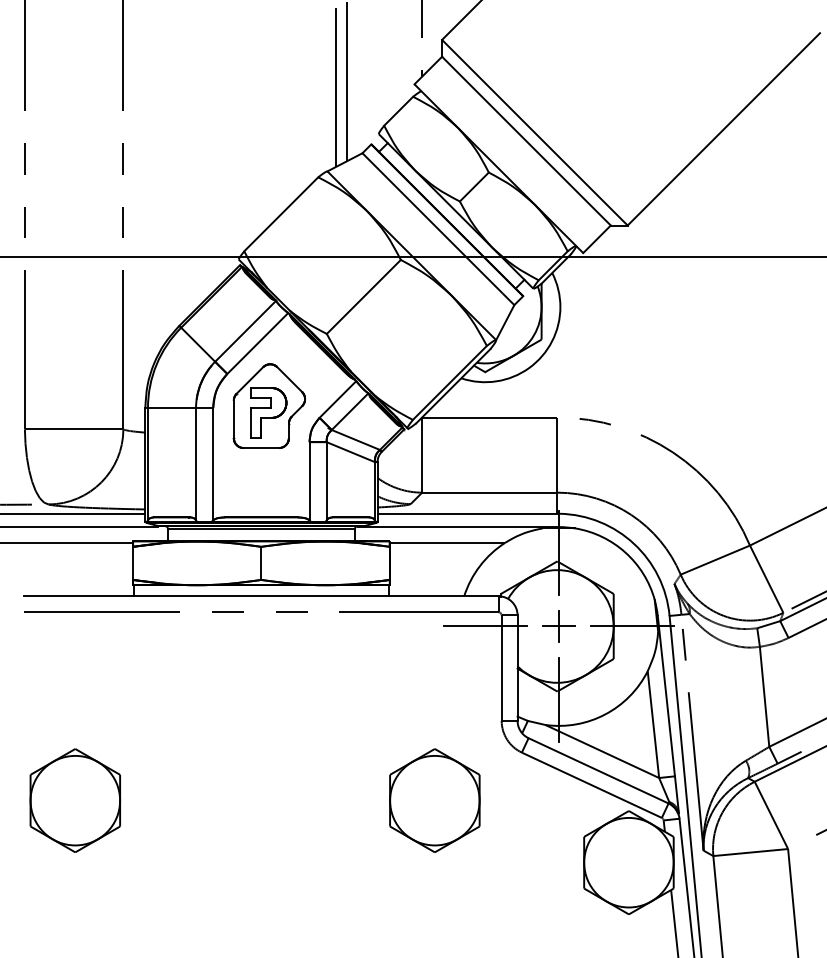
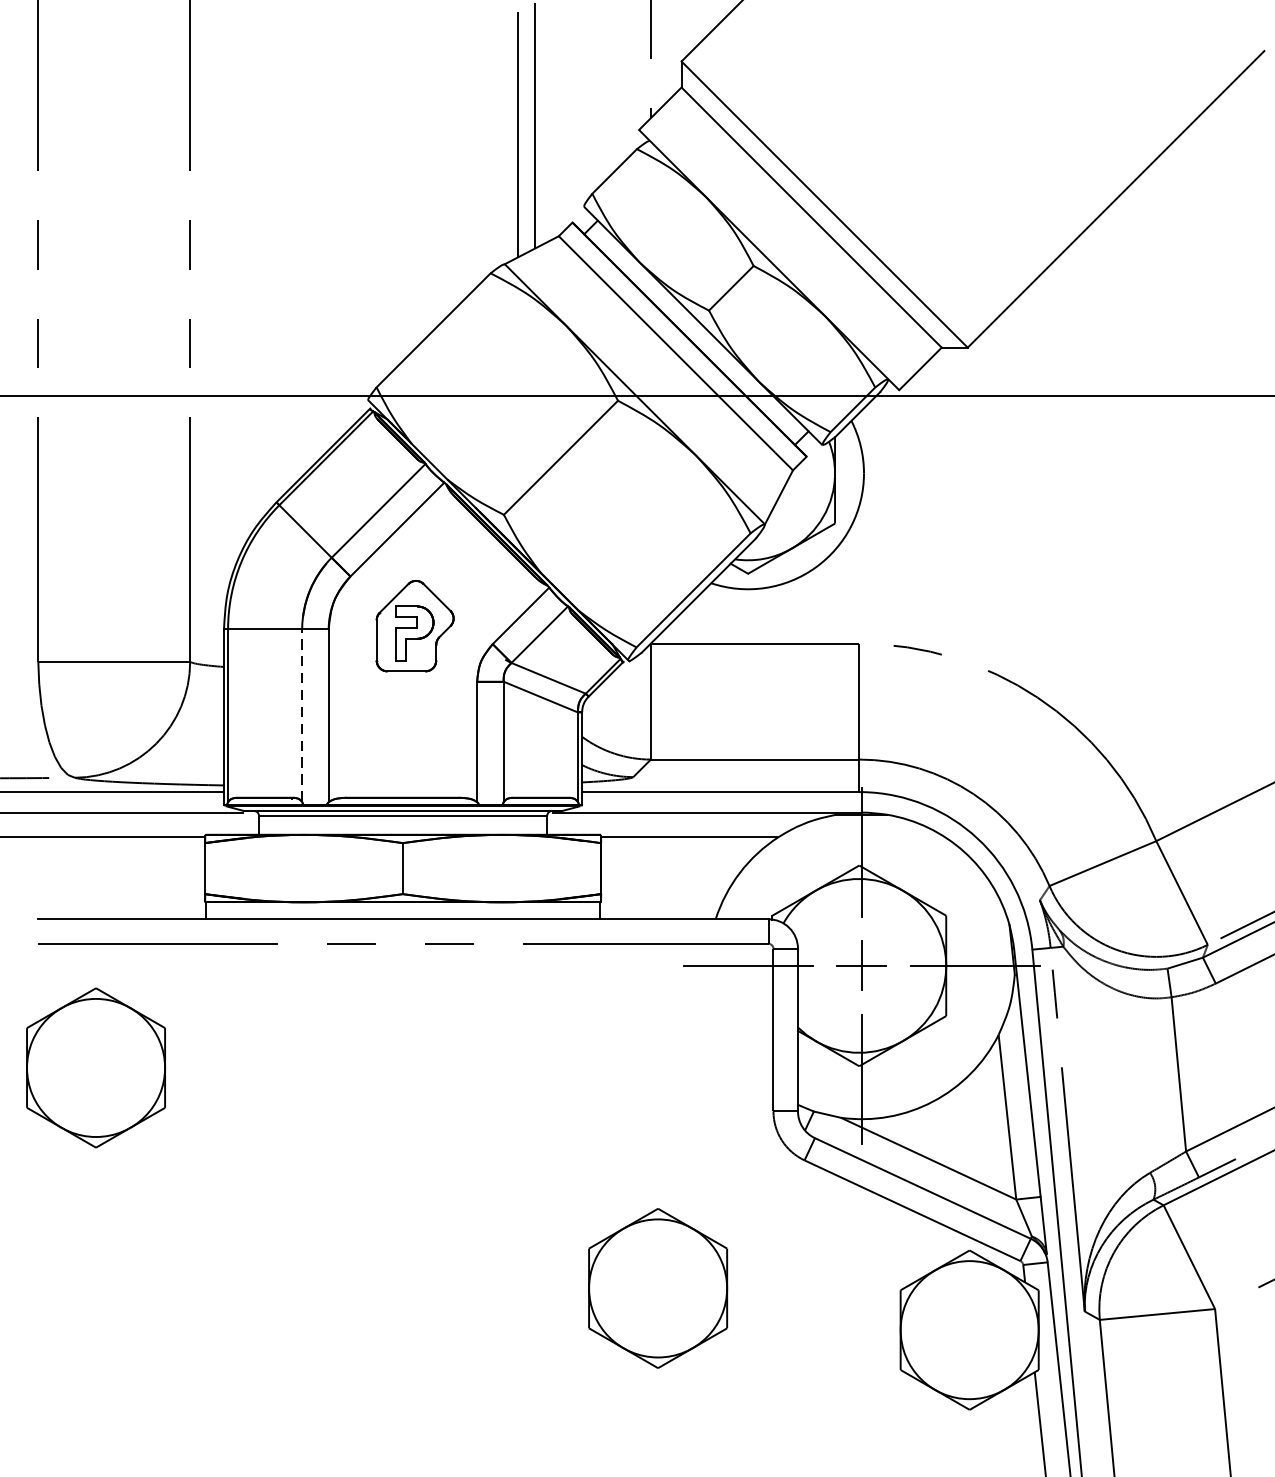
part: (268, 405) -> (413, 625), size x0.7
line: (196, 463) -> (302, 714), solid -> dashed
part: (75, 800) -> (96, 1067), moved
part: (434, 800) -> (657, 1288), moved

